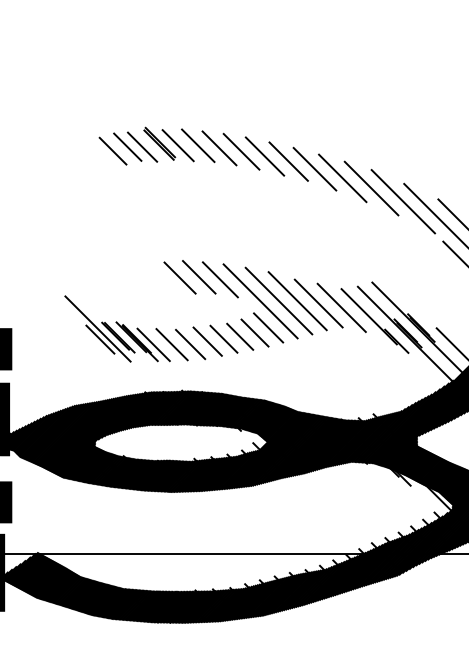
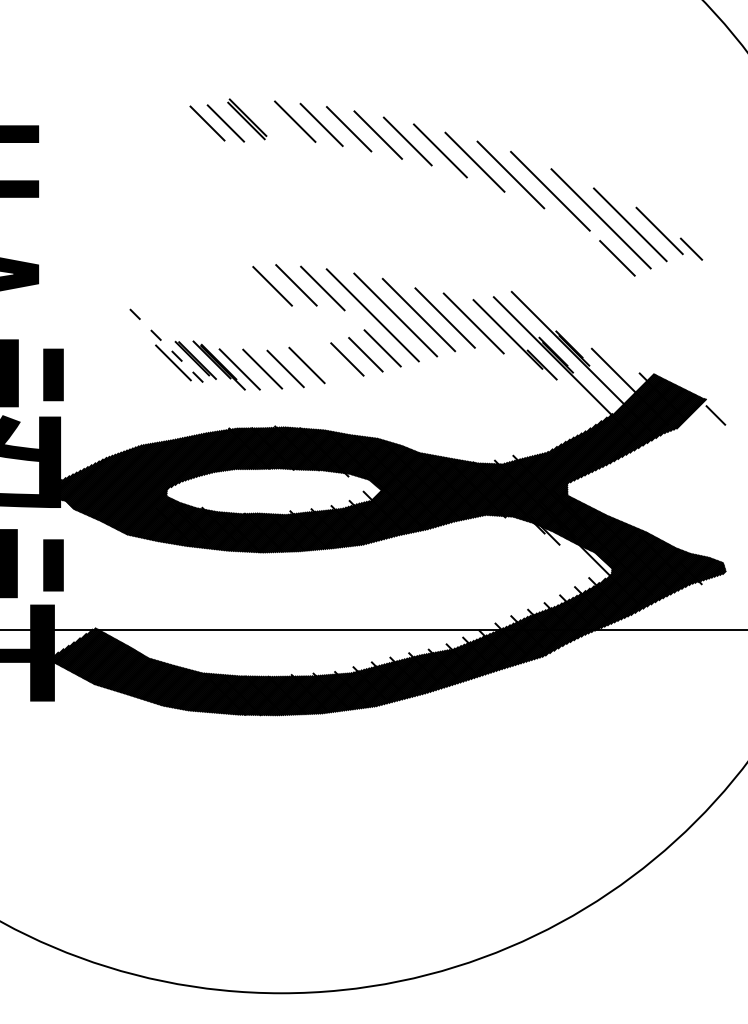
line: (177, 145) -> (269, 121), removed
line: (112, 151) -> (188, 128), removed
line: (98, 329) -> (170, 350), solid -> dashed
line: (223, 339) -> (326, 362), removed

